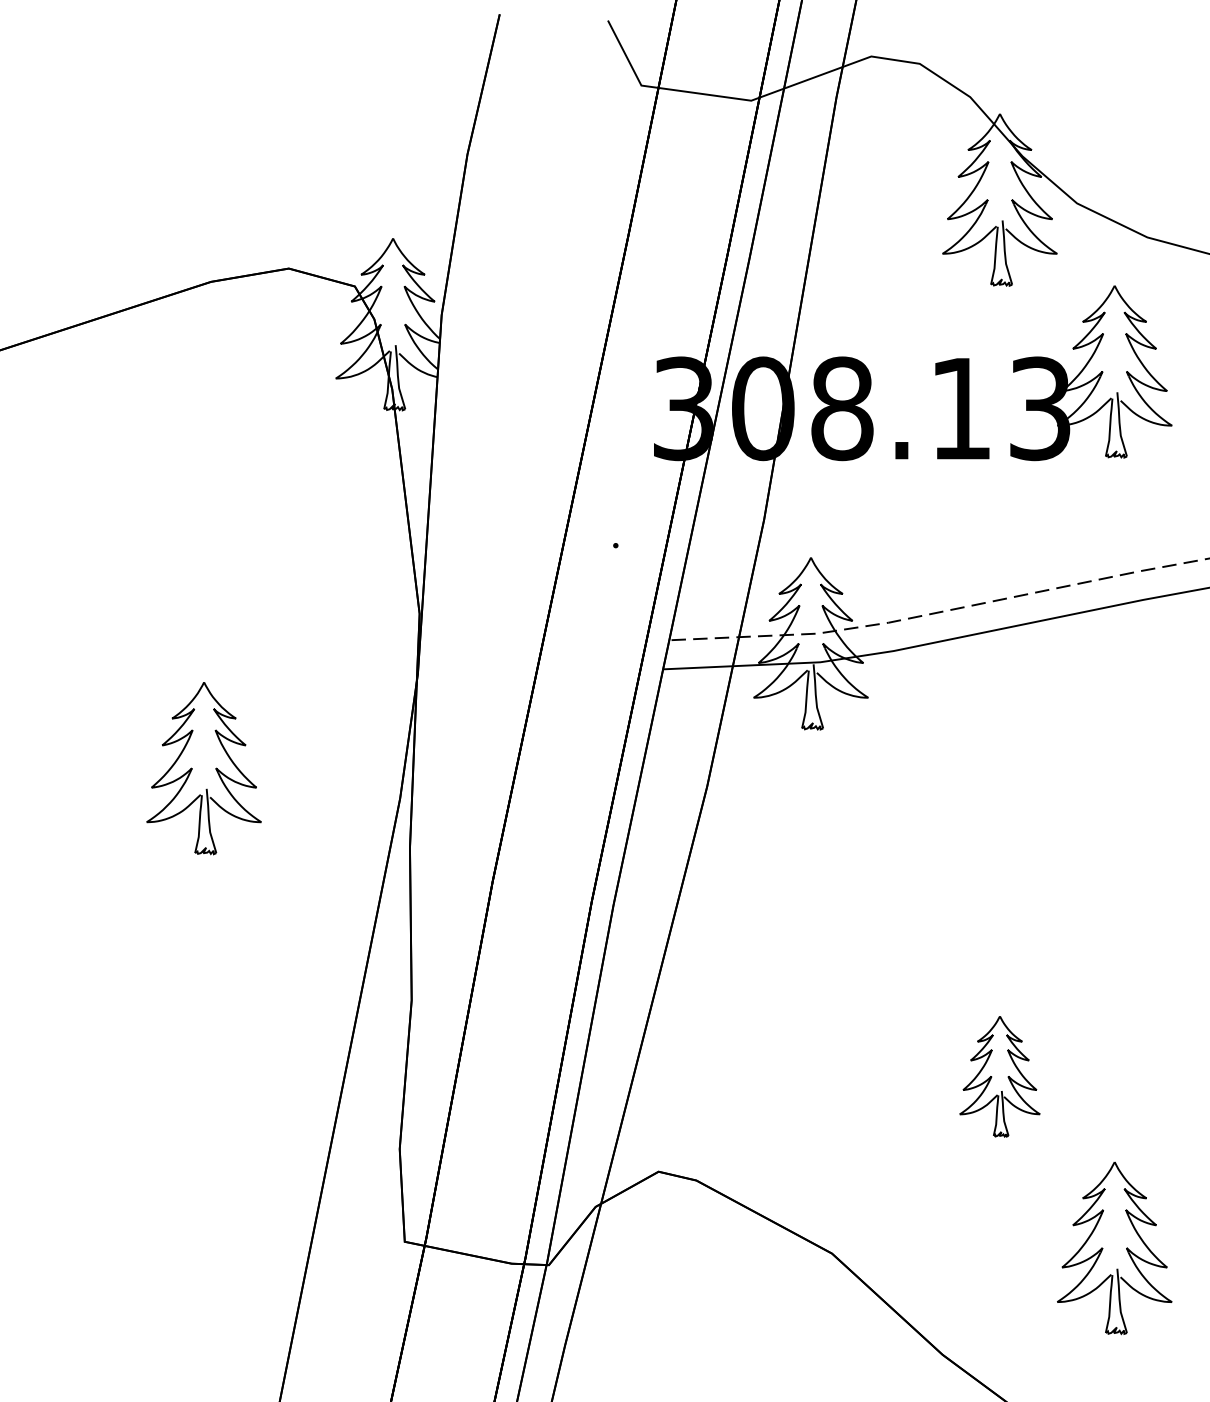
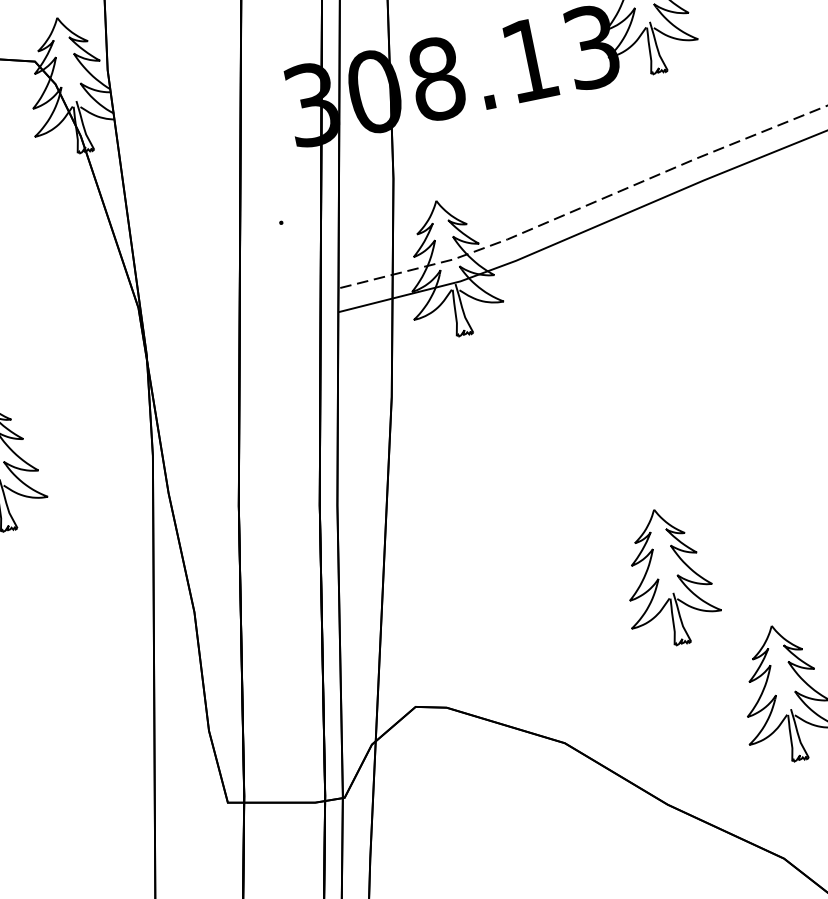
part: (999, 1076) -> (667, 577), size x1.43

